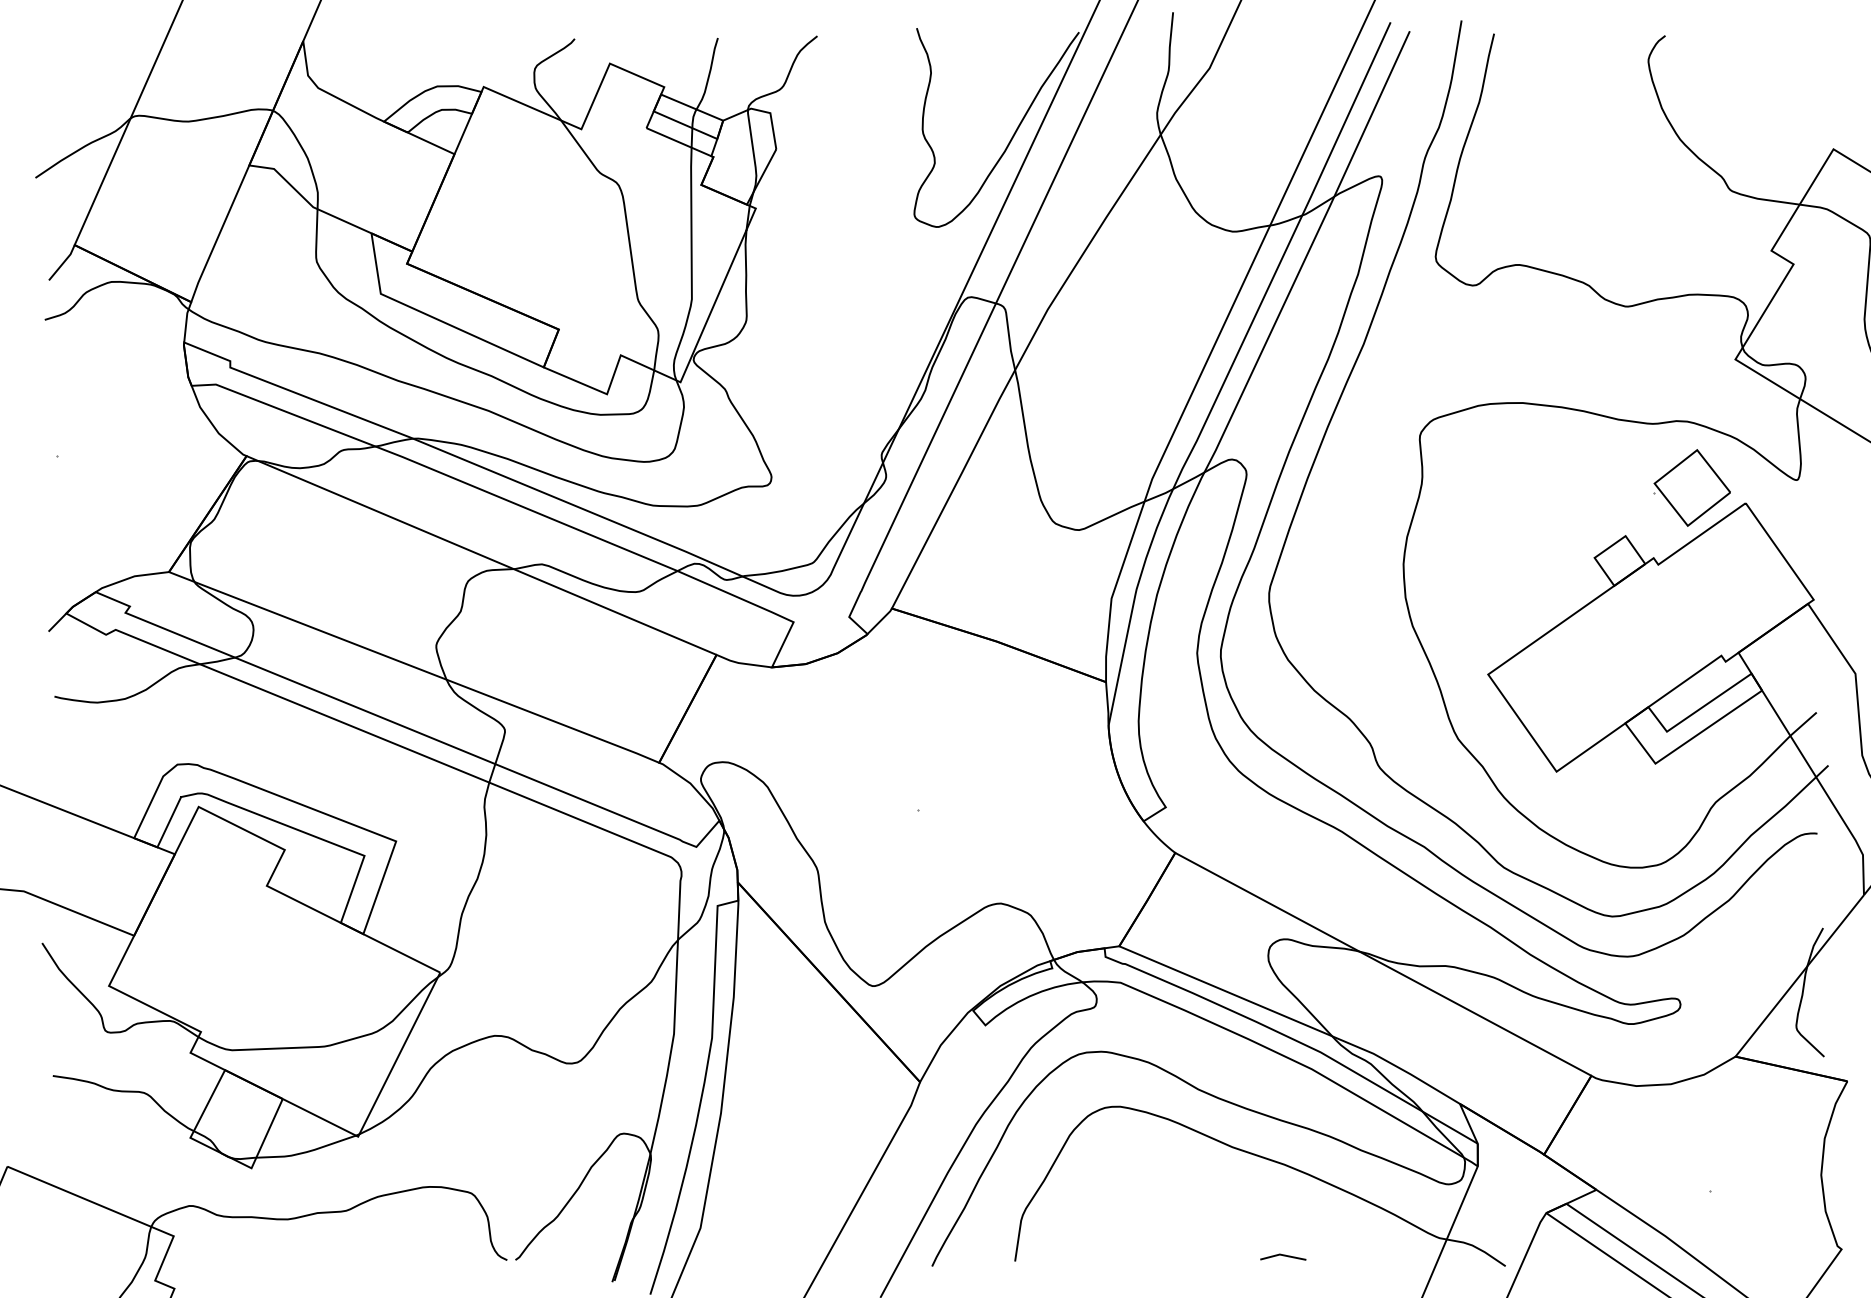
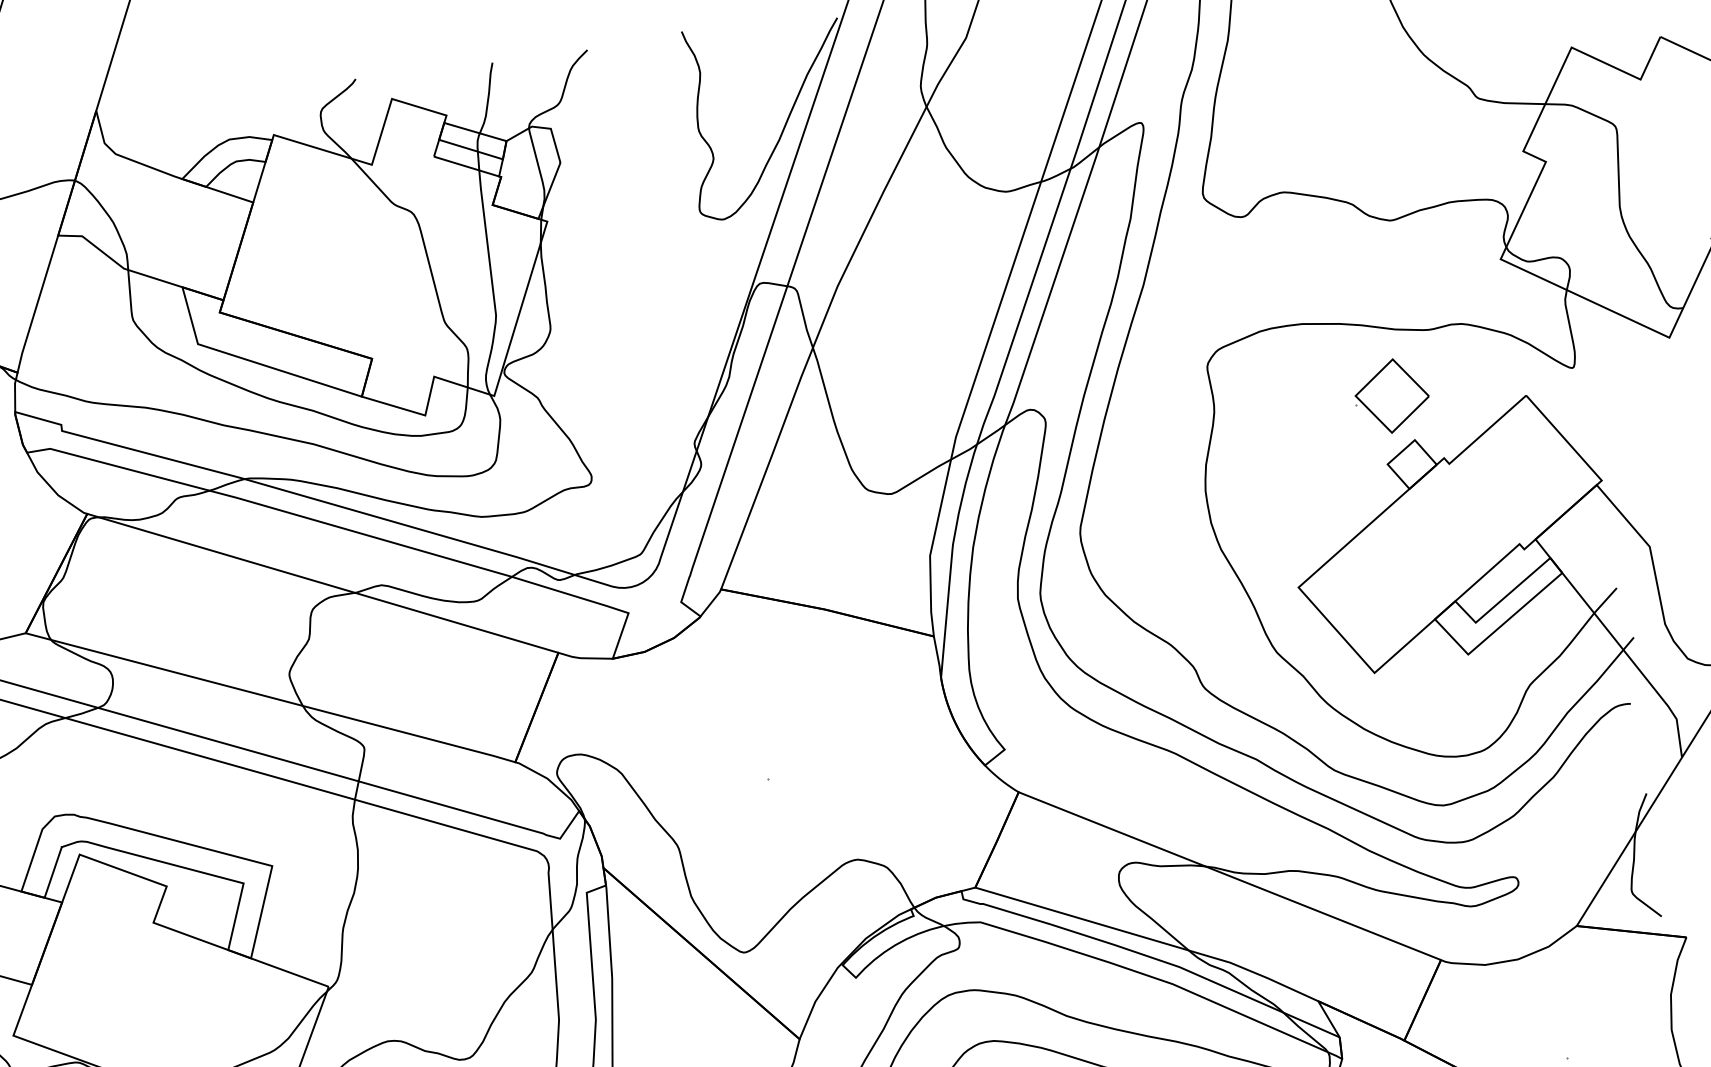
part: (1691, 487) -> (1391, 395), moved

